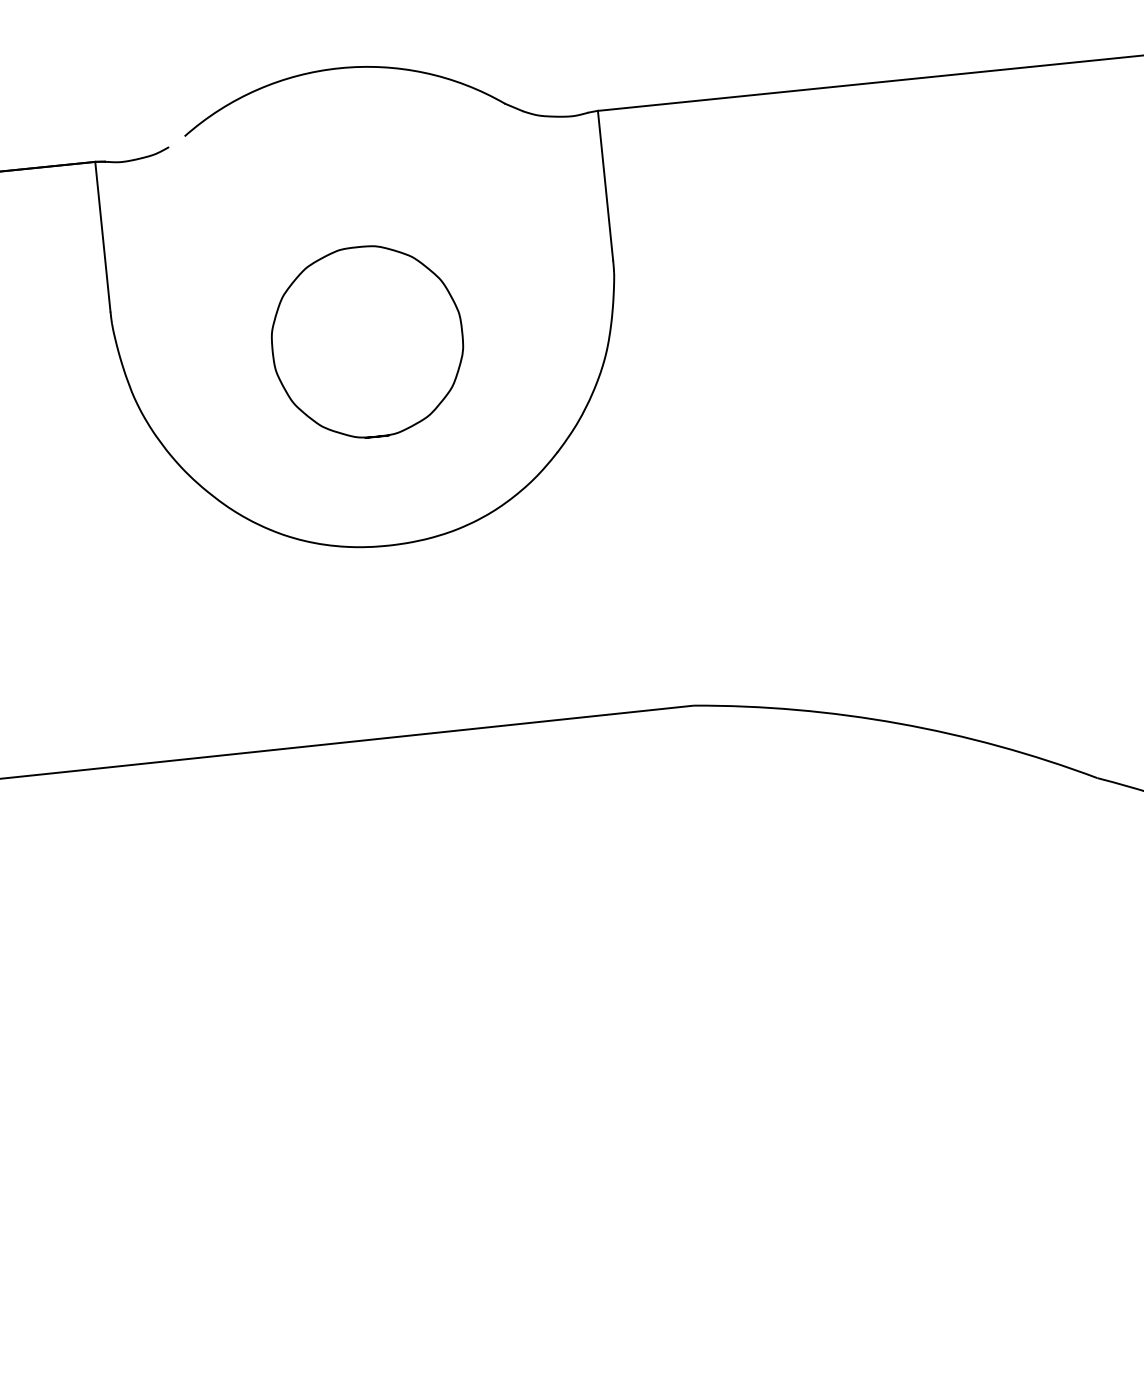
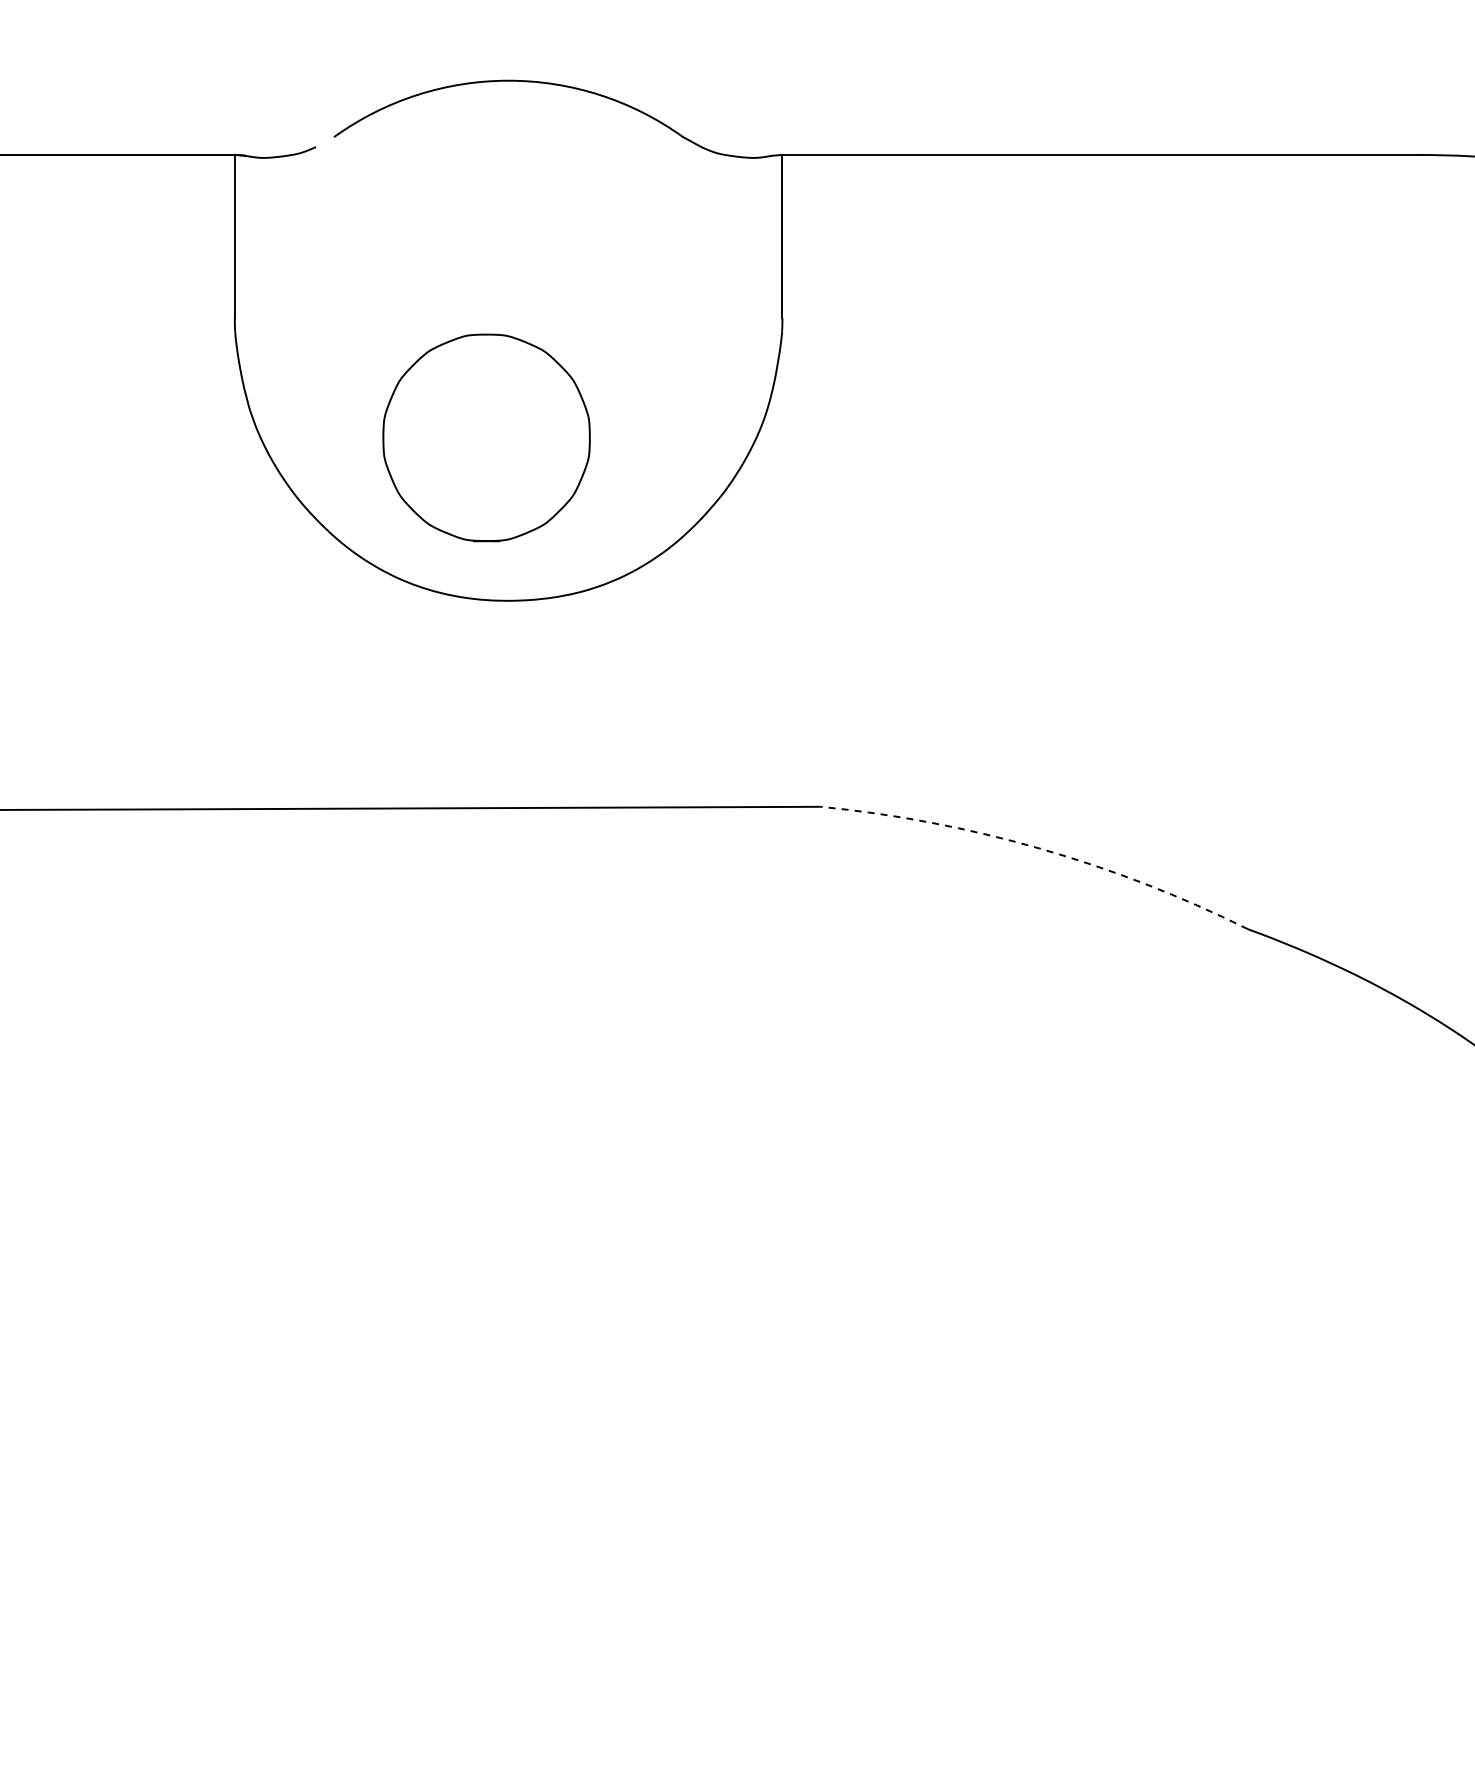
curve: (325, 257) -> (450, 342), moved
arc: (898, 723) -> (1039, 848), solid -> dashed

